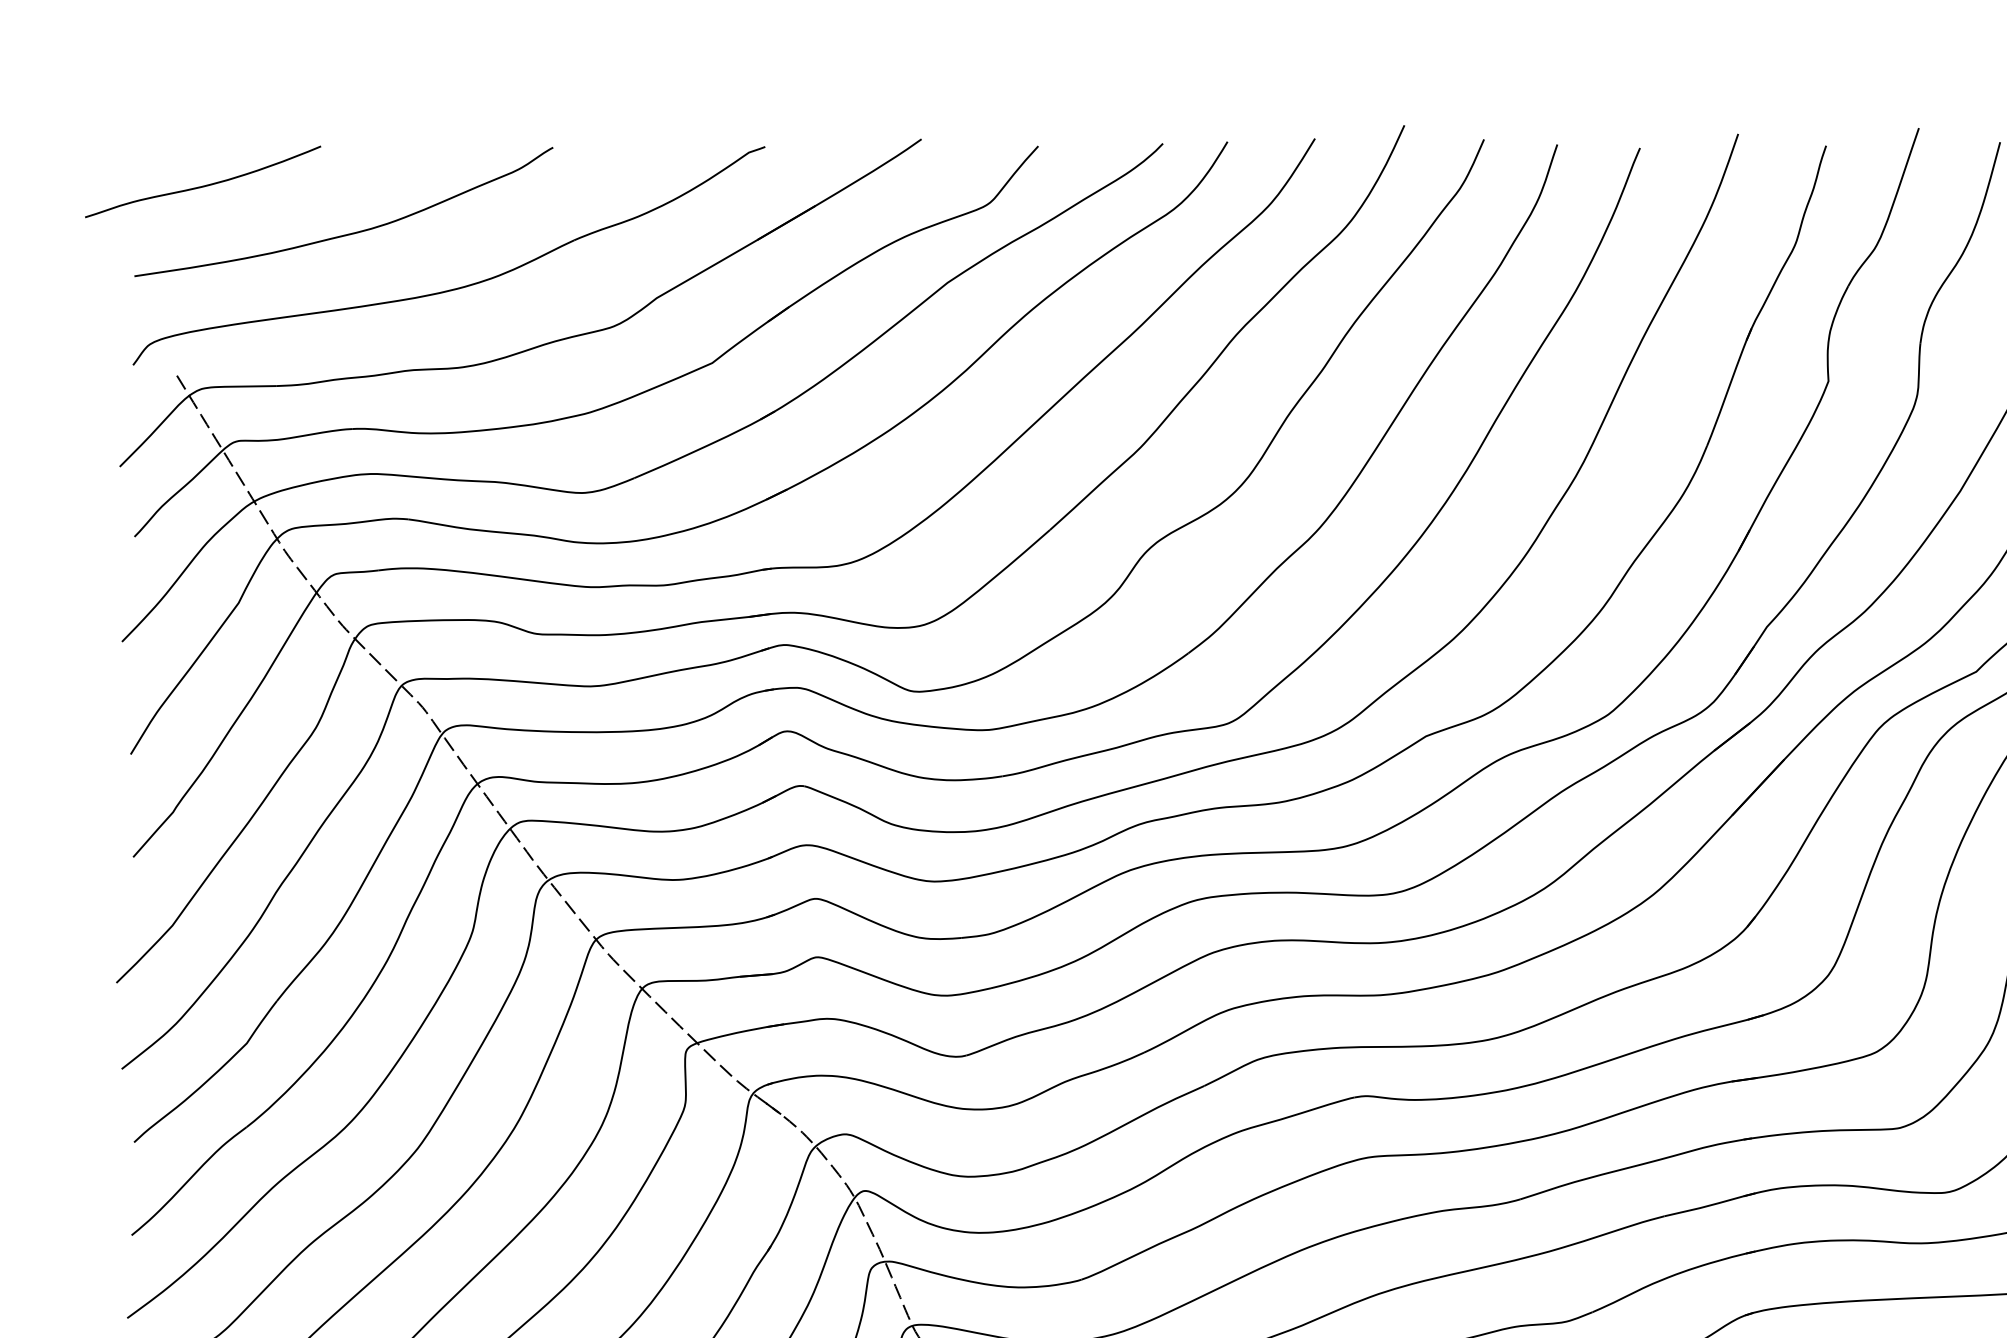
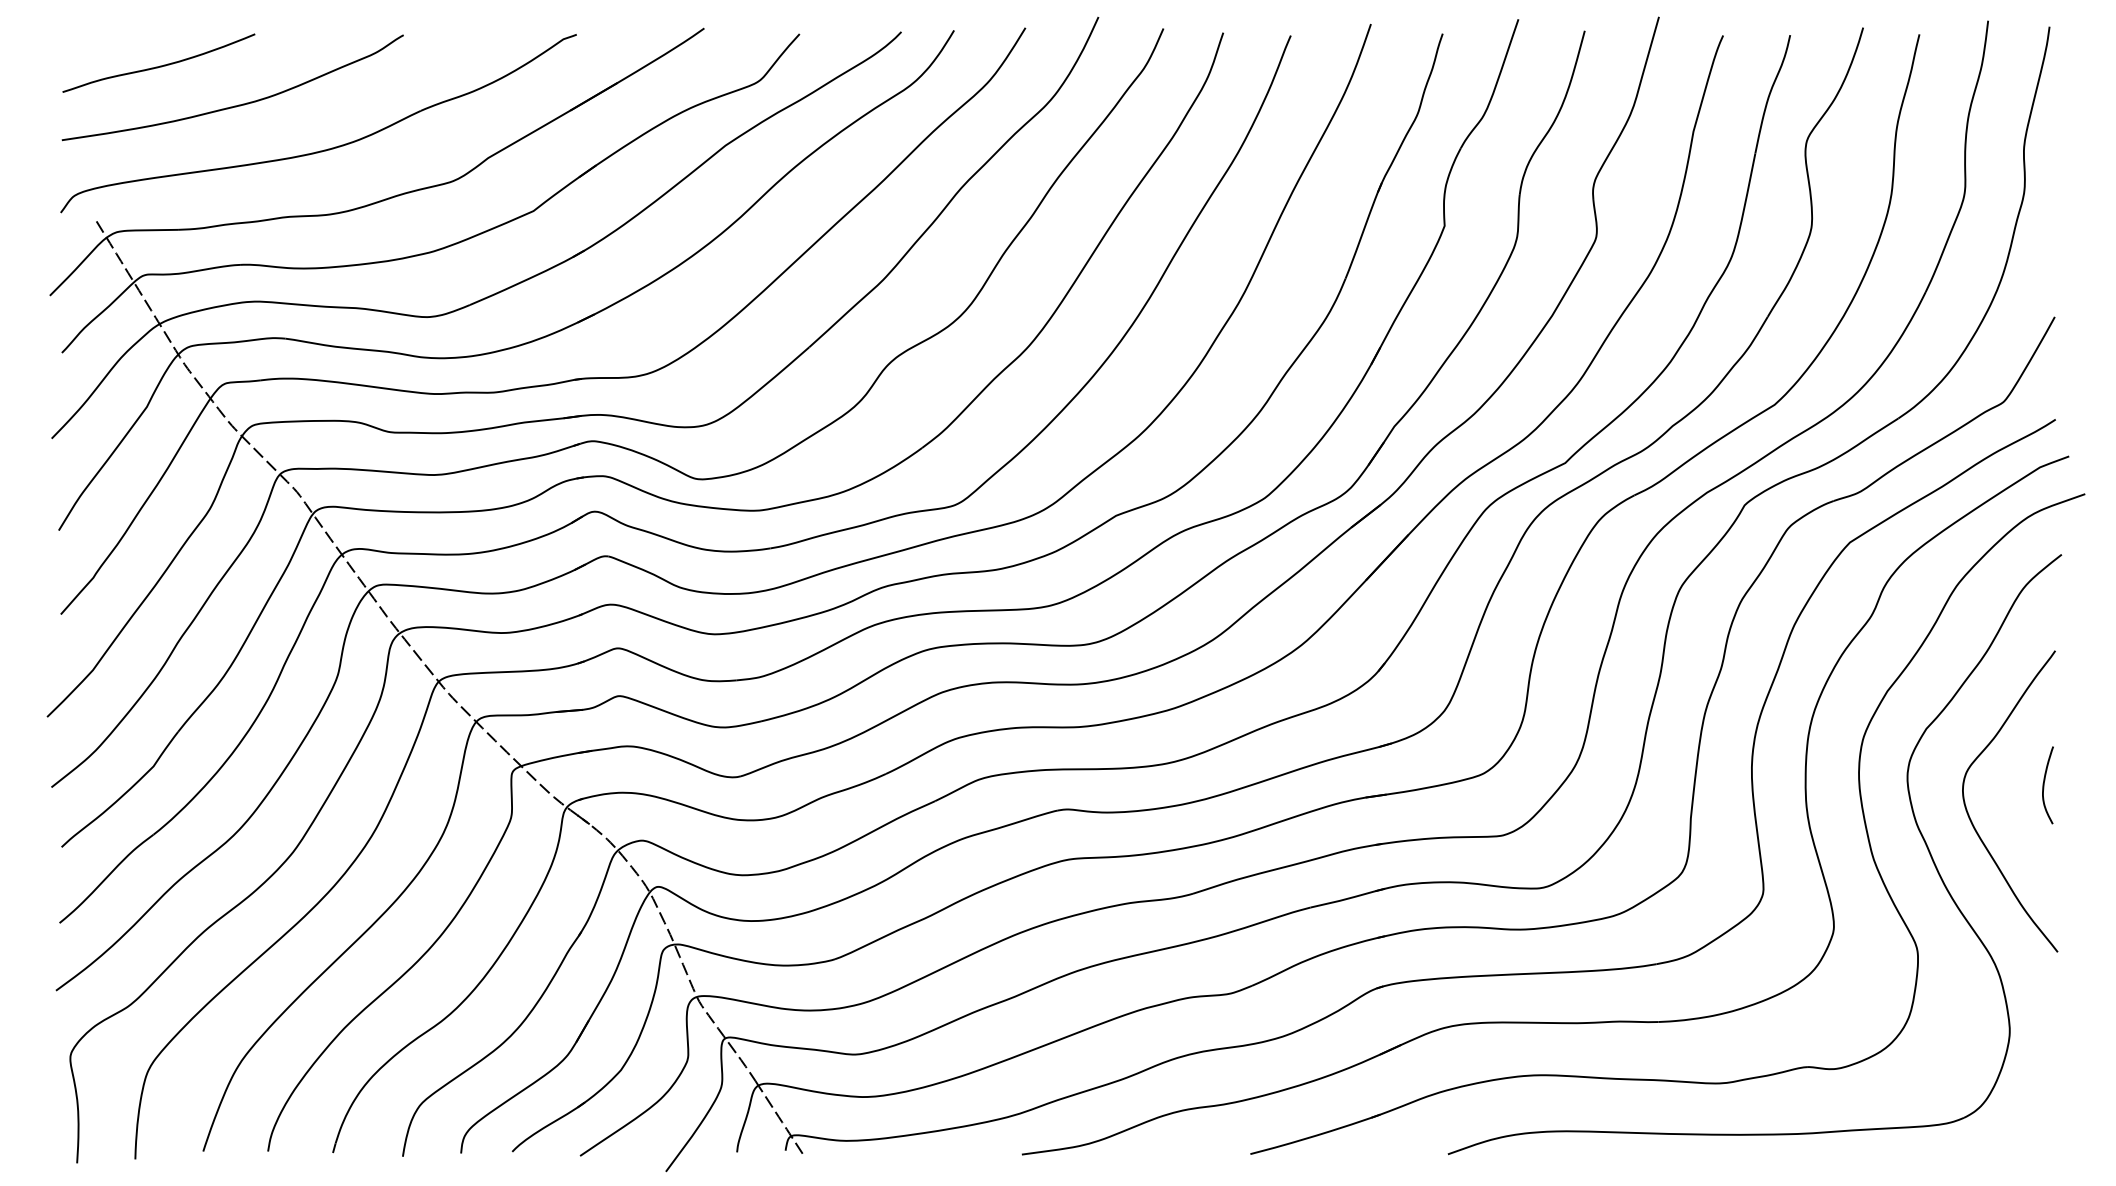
curve: (205, 184) -> (160, 65), moved

